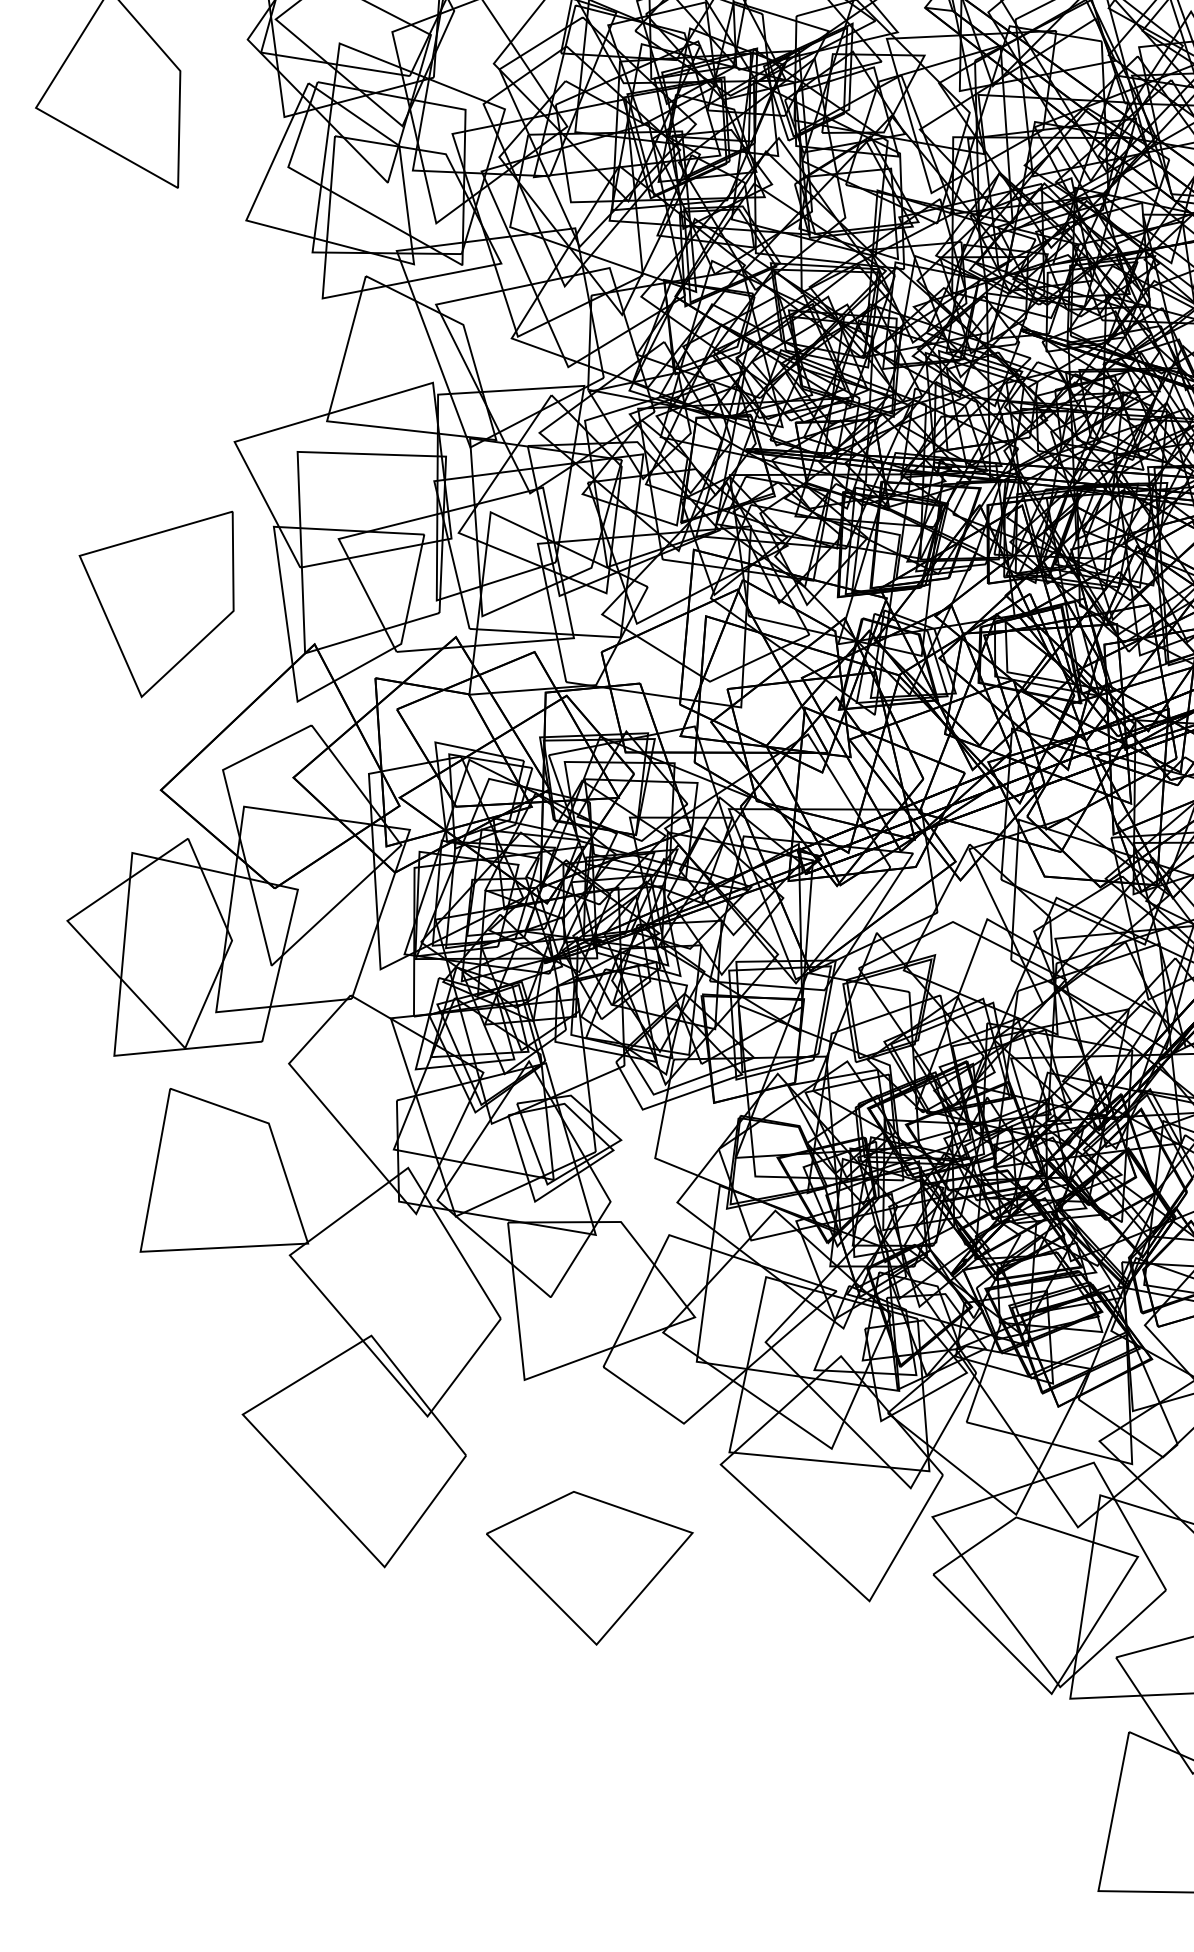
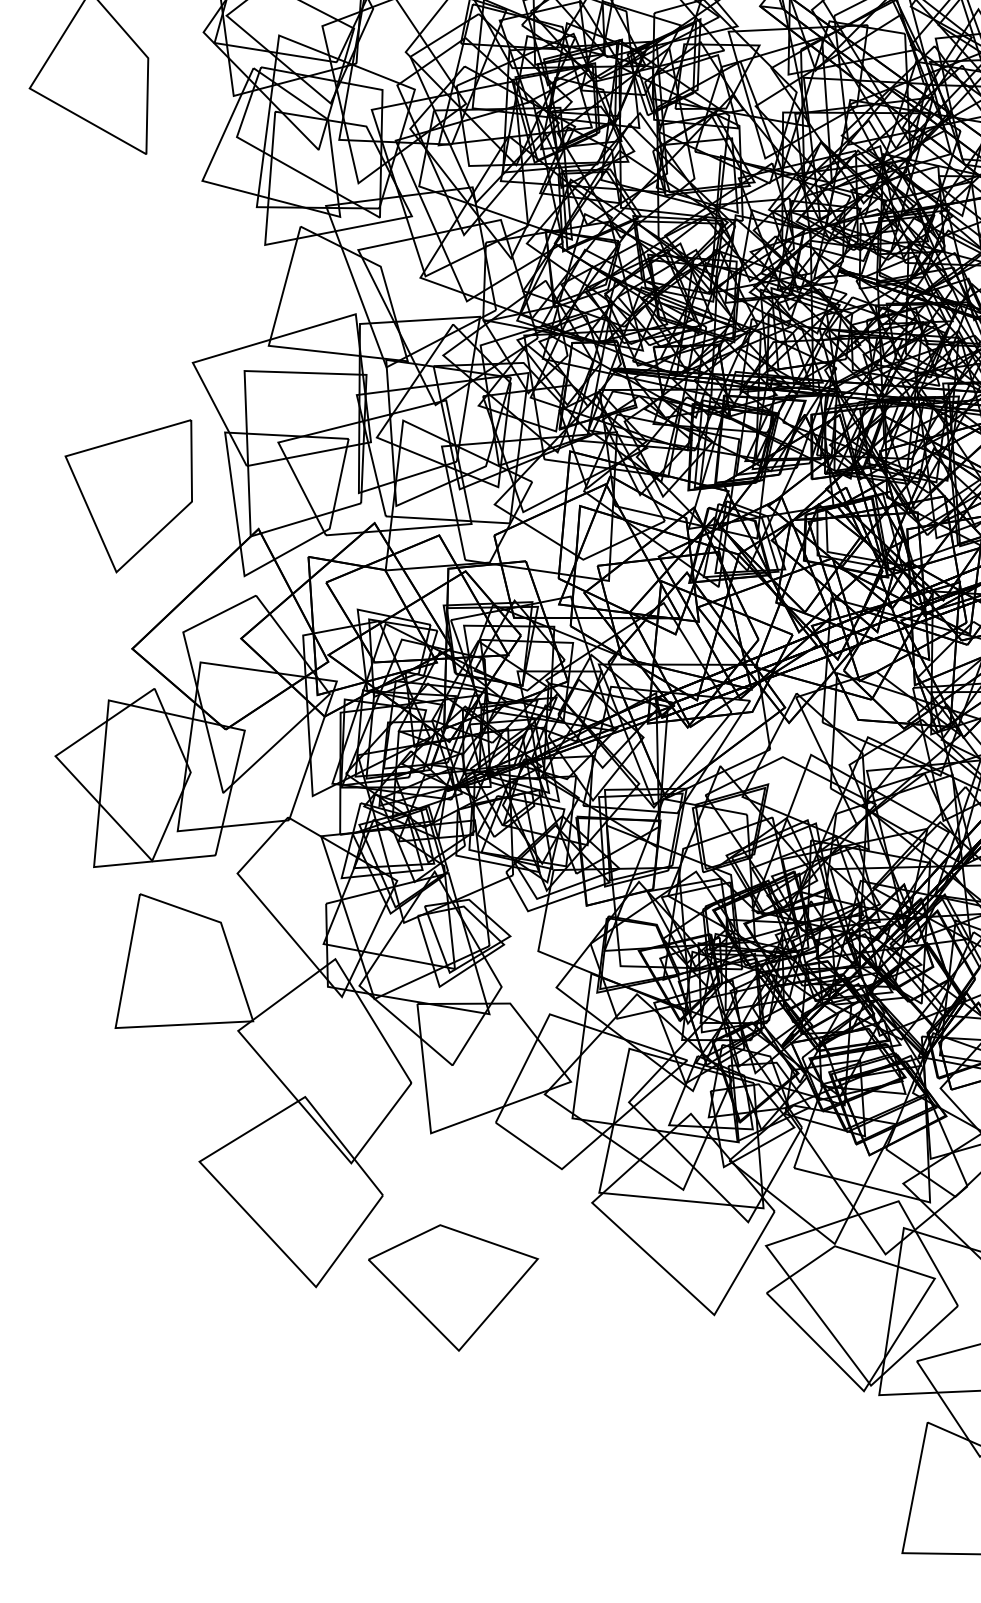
part: (589, 1568) -> (453, 1288), moved

